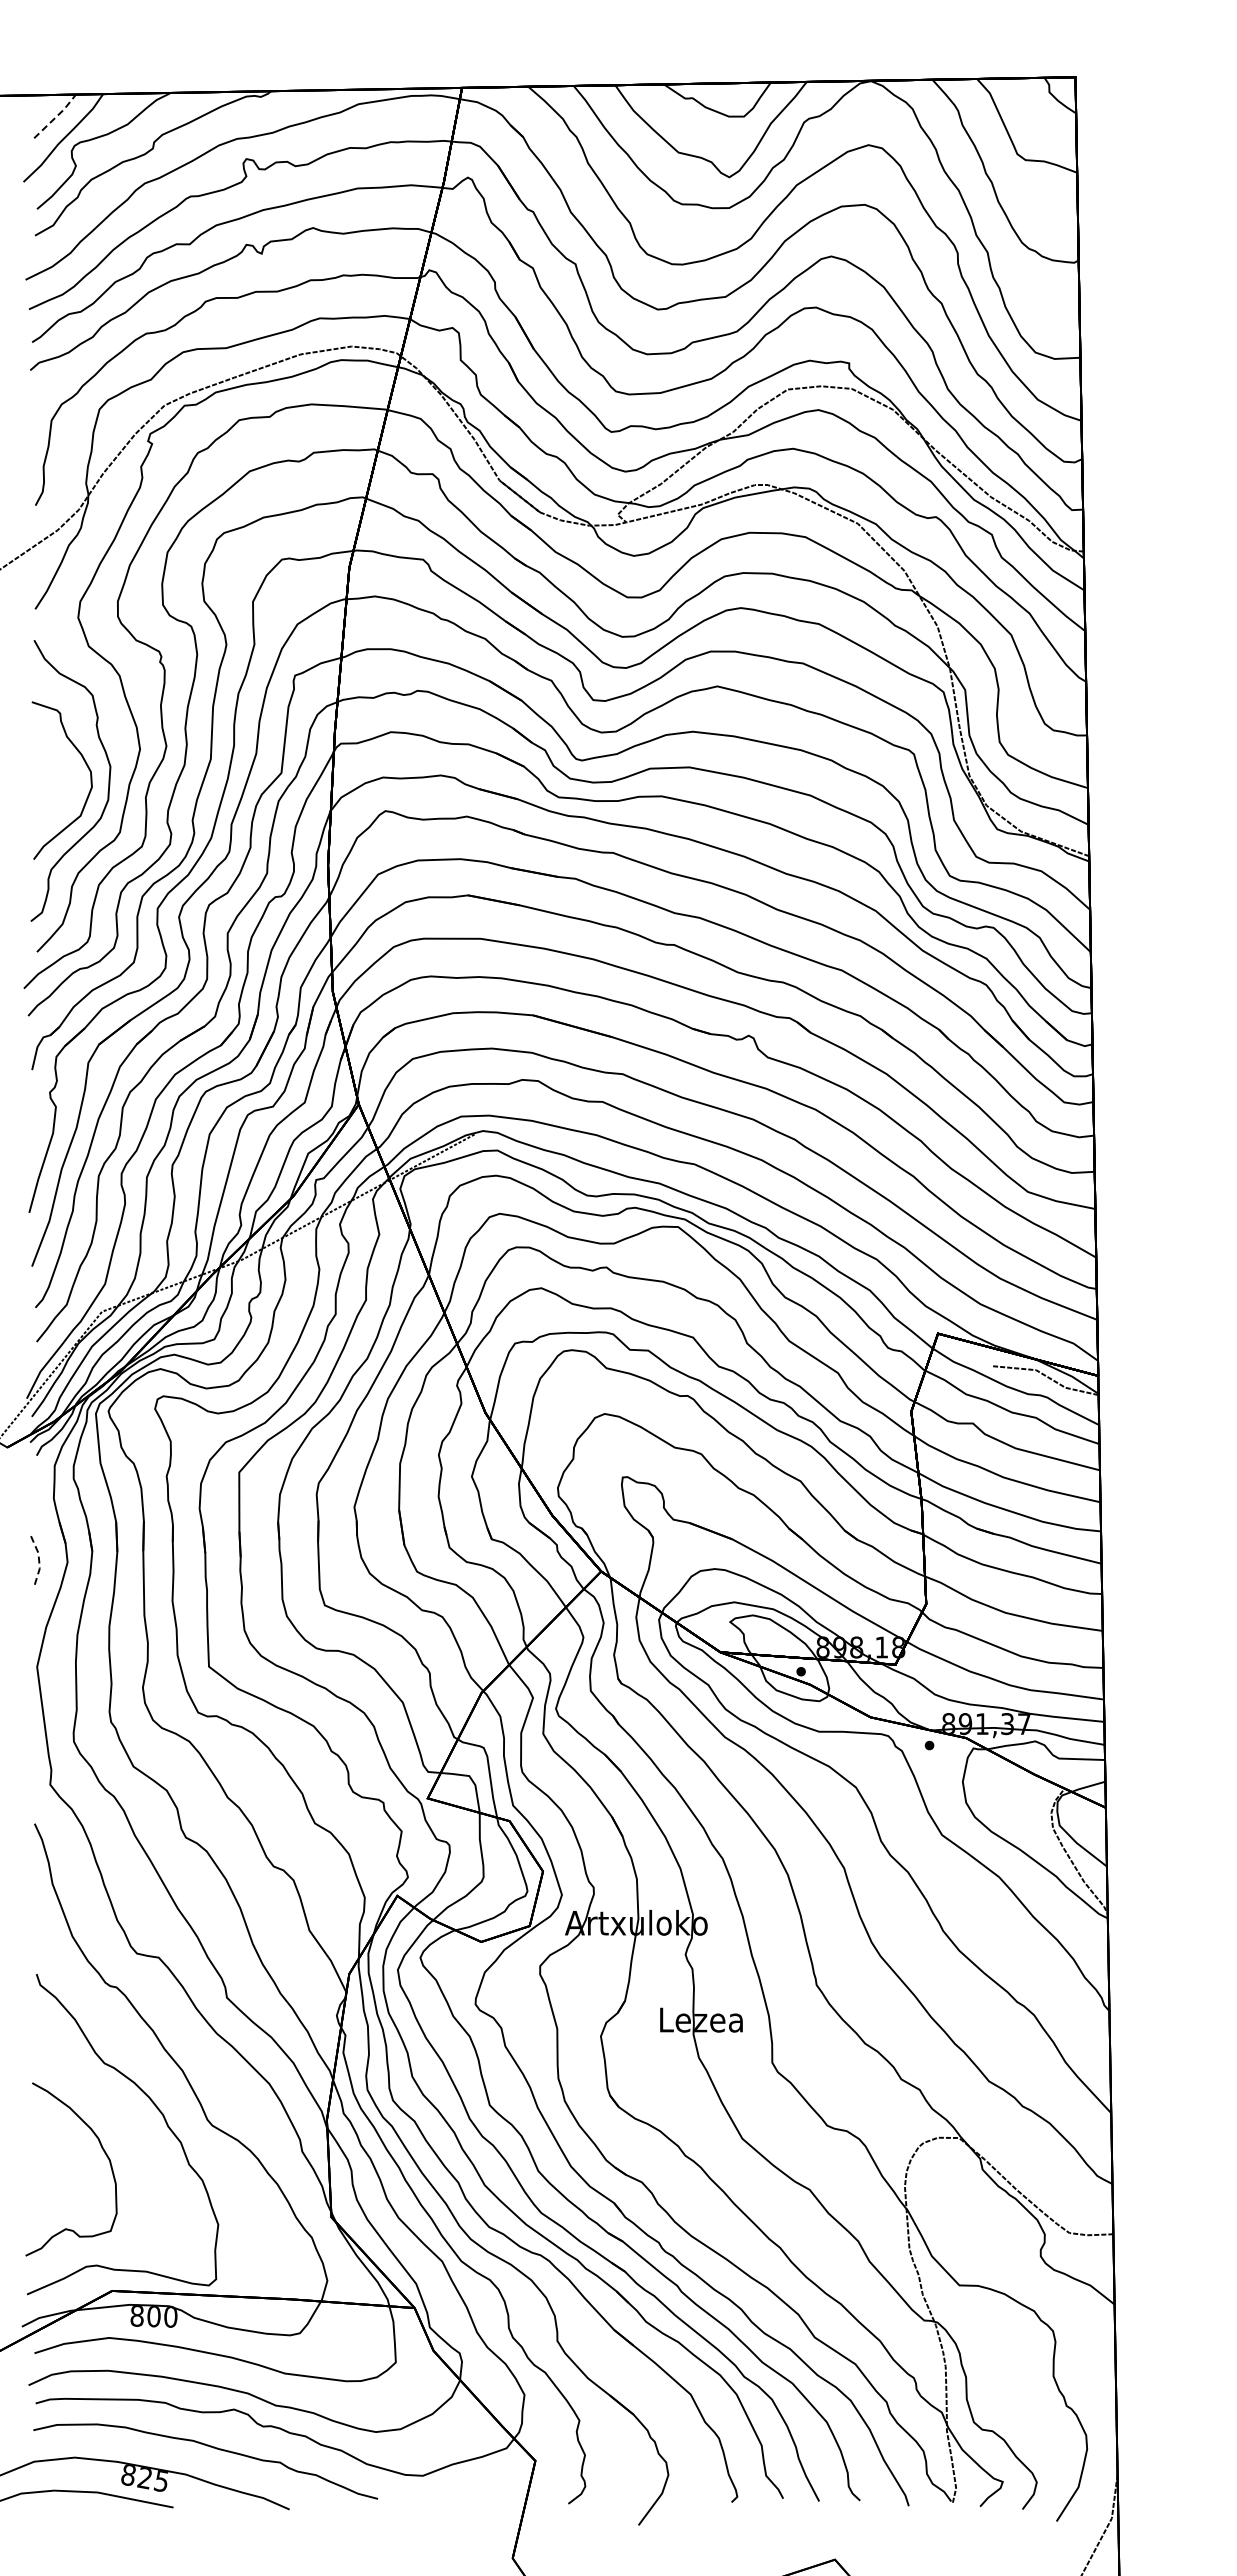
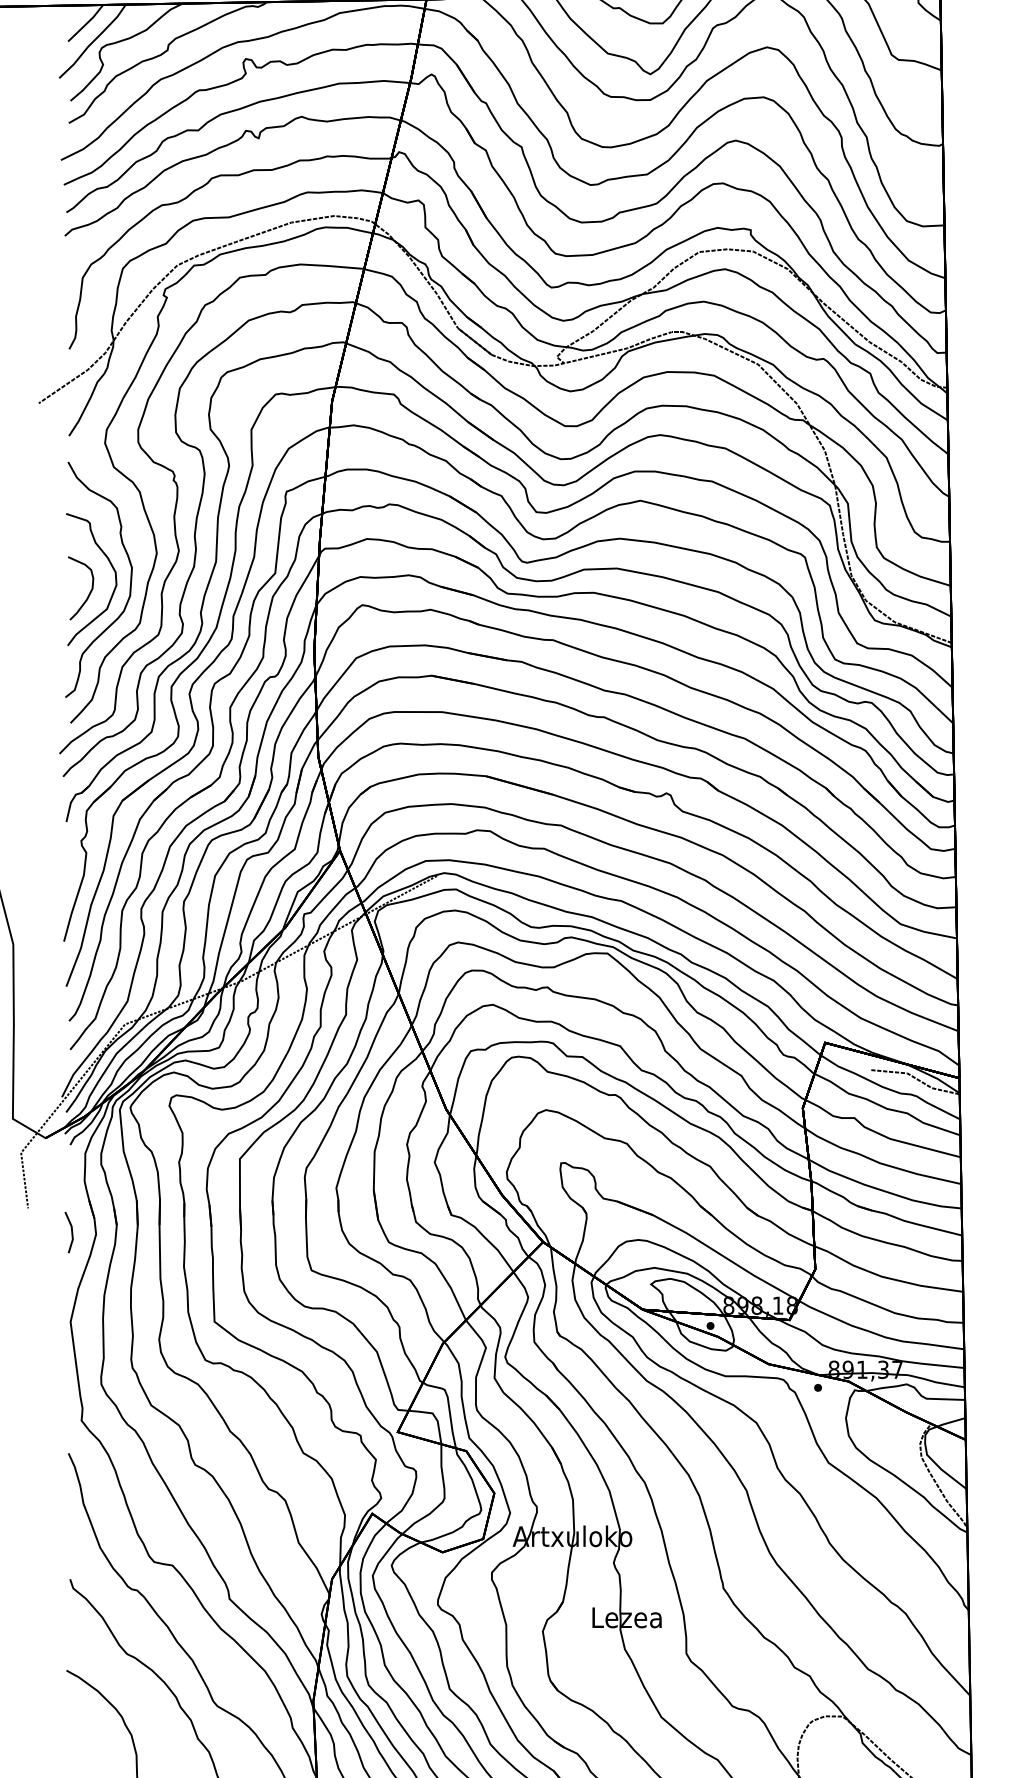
line: (56, 116) -> (86, 23), dashed -> solid
curve: (59, 796) -> (89, 592), added
line: (39, 1559) -> (72, 1231), dashed -> solid

